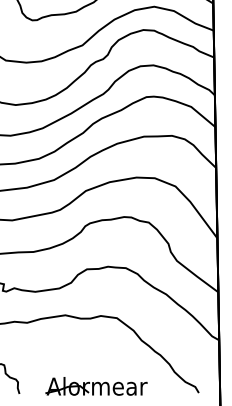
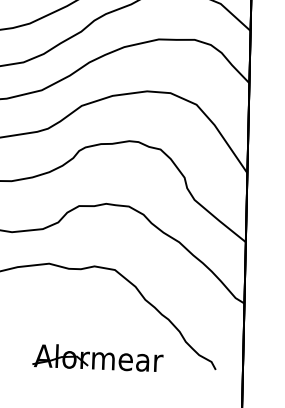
part: (96, 386) -> (98, 358), moved

